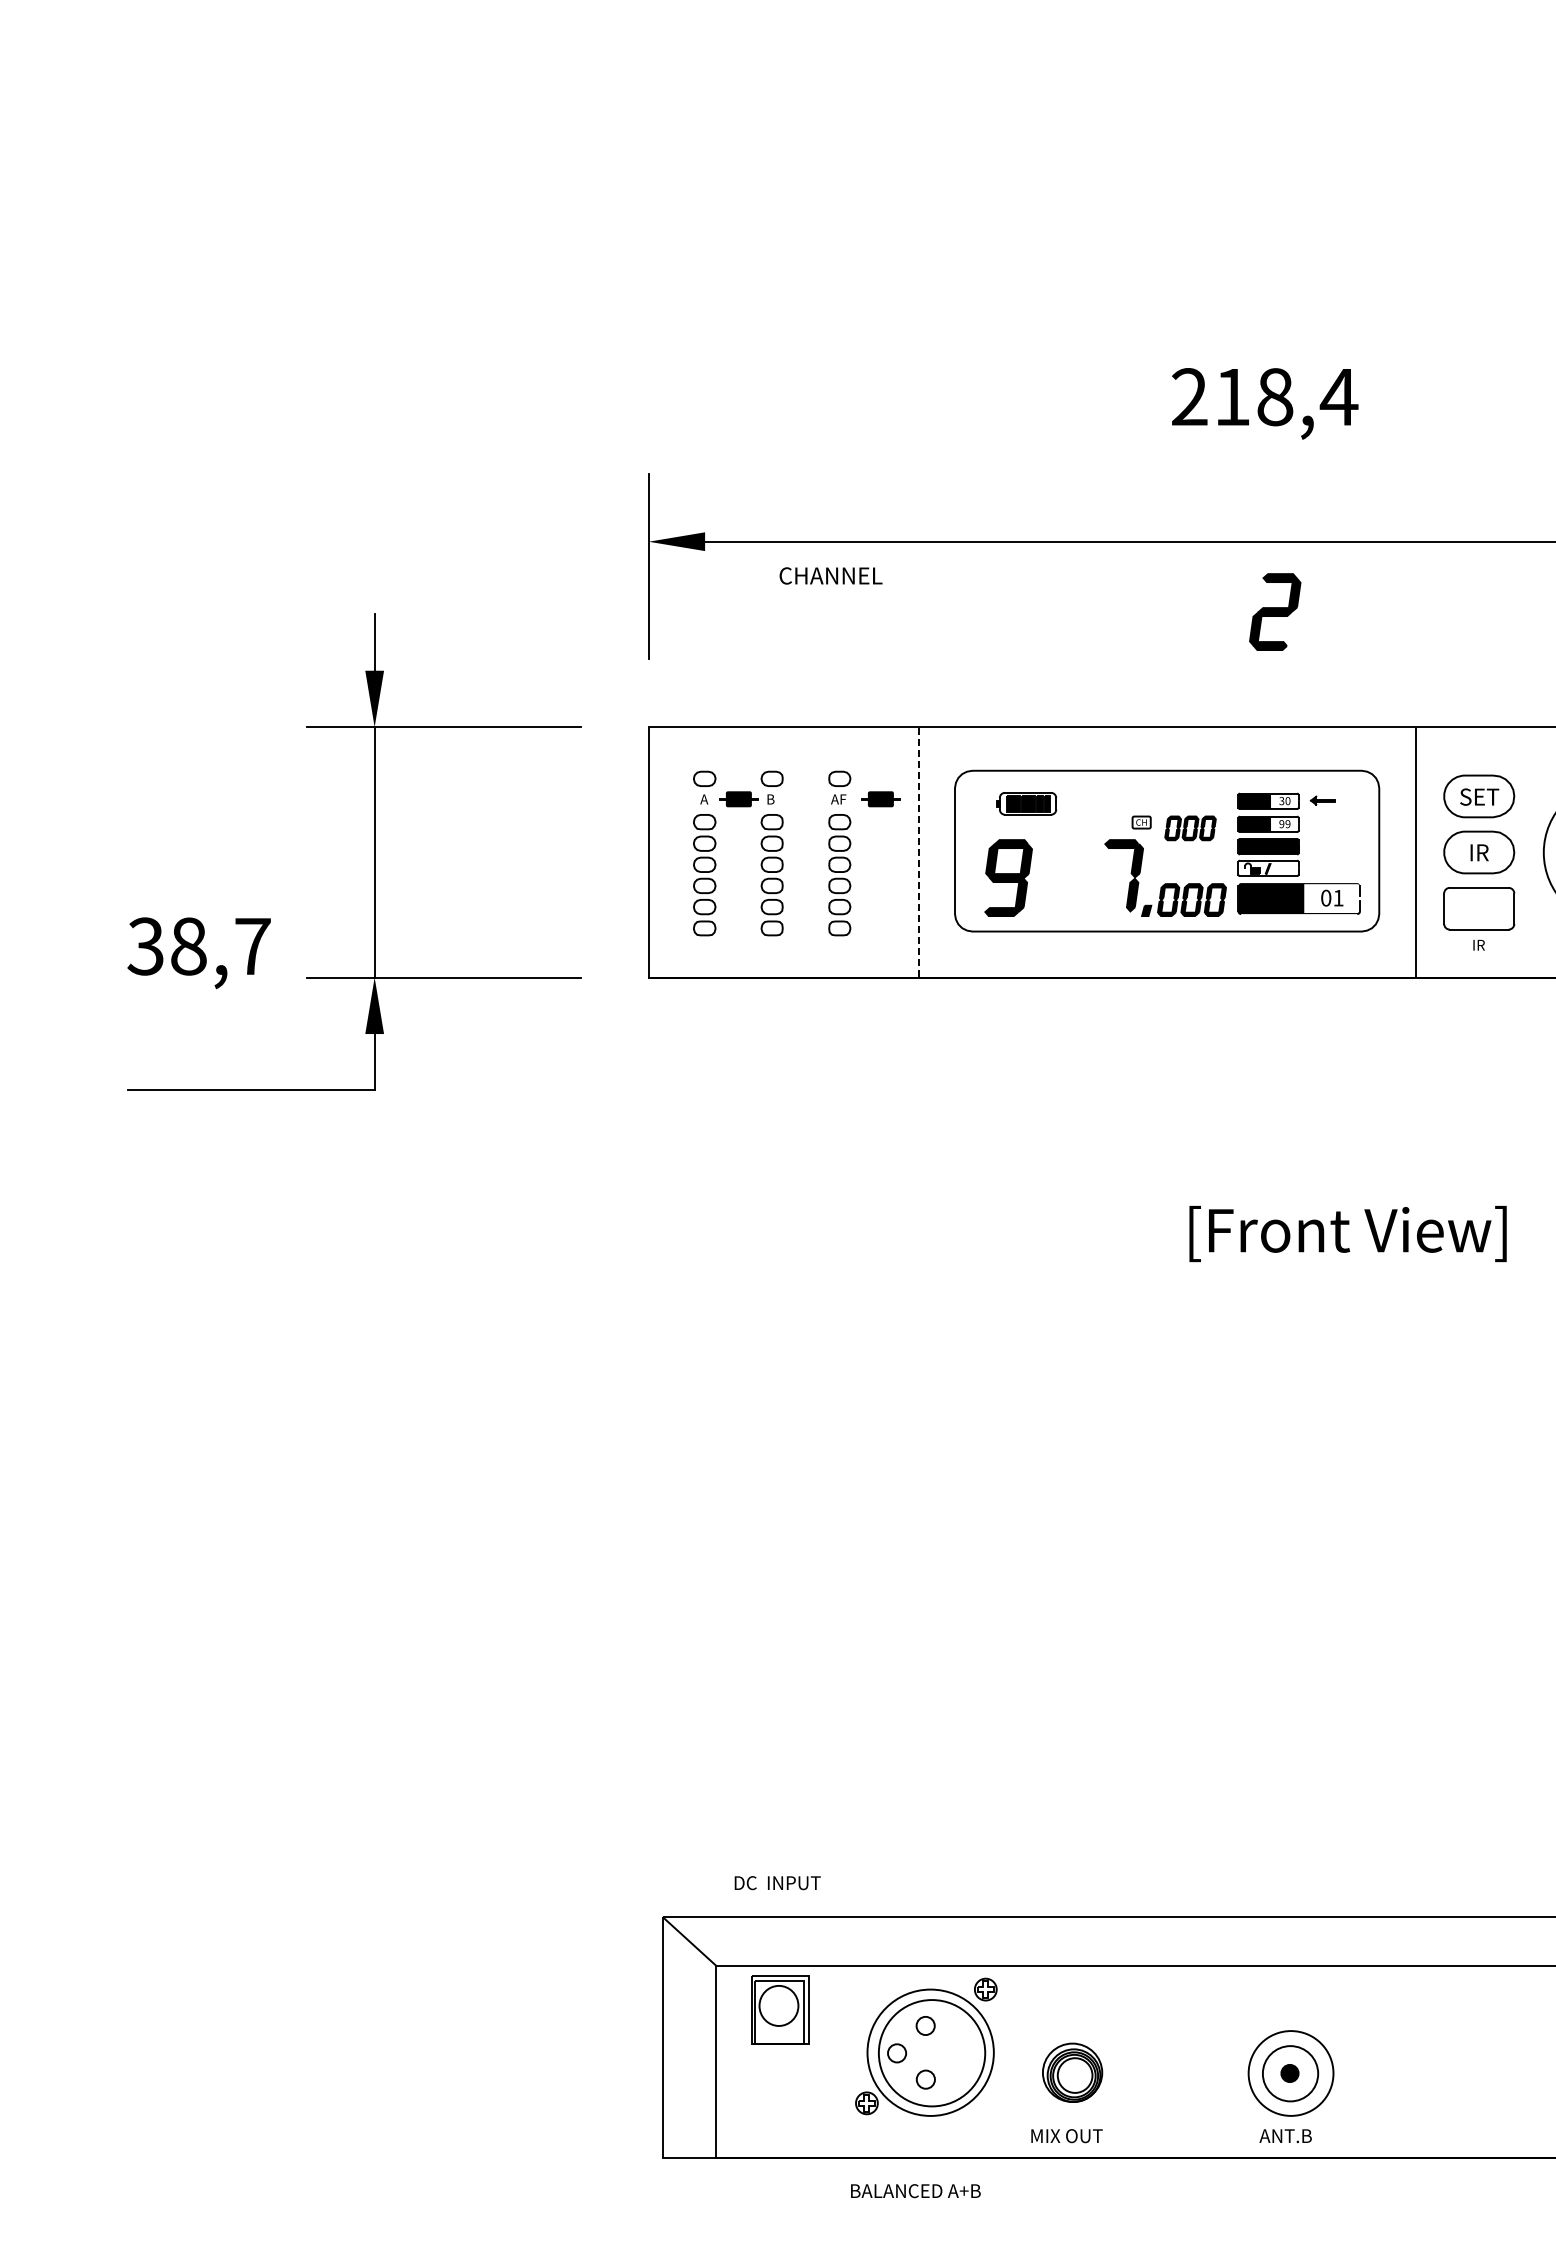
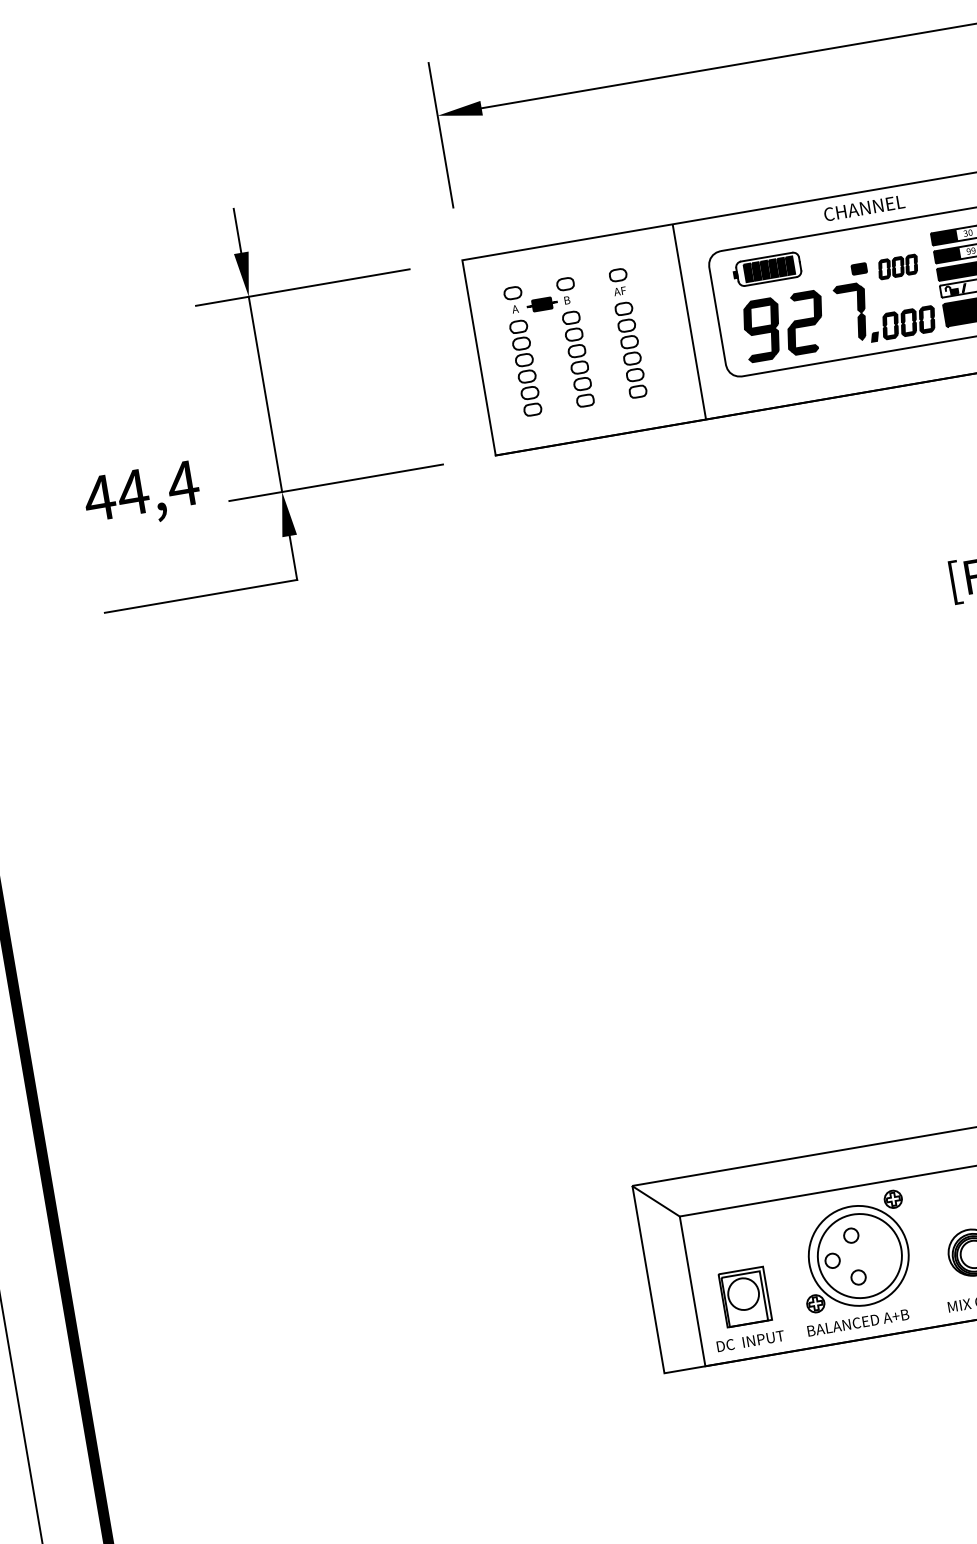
text: (830, 575) -> (863, 207), moved
part: (1275, 611) -> (804, 322), moved
part: (880, 799) -> (652, 285), removed
part: (1026, 803) -> (767, 269), size x1.43
fill: (1141, 822) -> (859, 268), added
line: (918, 853) -> (689, 322), dashed -> solid
text: (199, 946) -> (141, 491), 38,7 -> 44,4
text: (777, 1883) -> (750, 1341), moved
part: (780, 2009) -> (745, 1296), moved
text: (915, 2191) -> (858, 1323), moved

